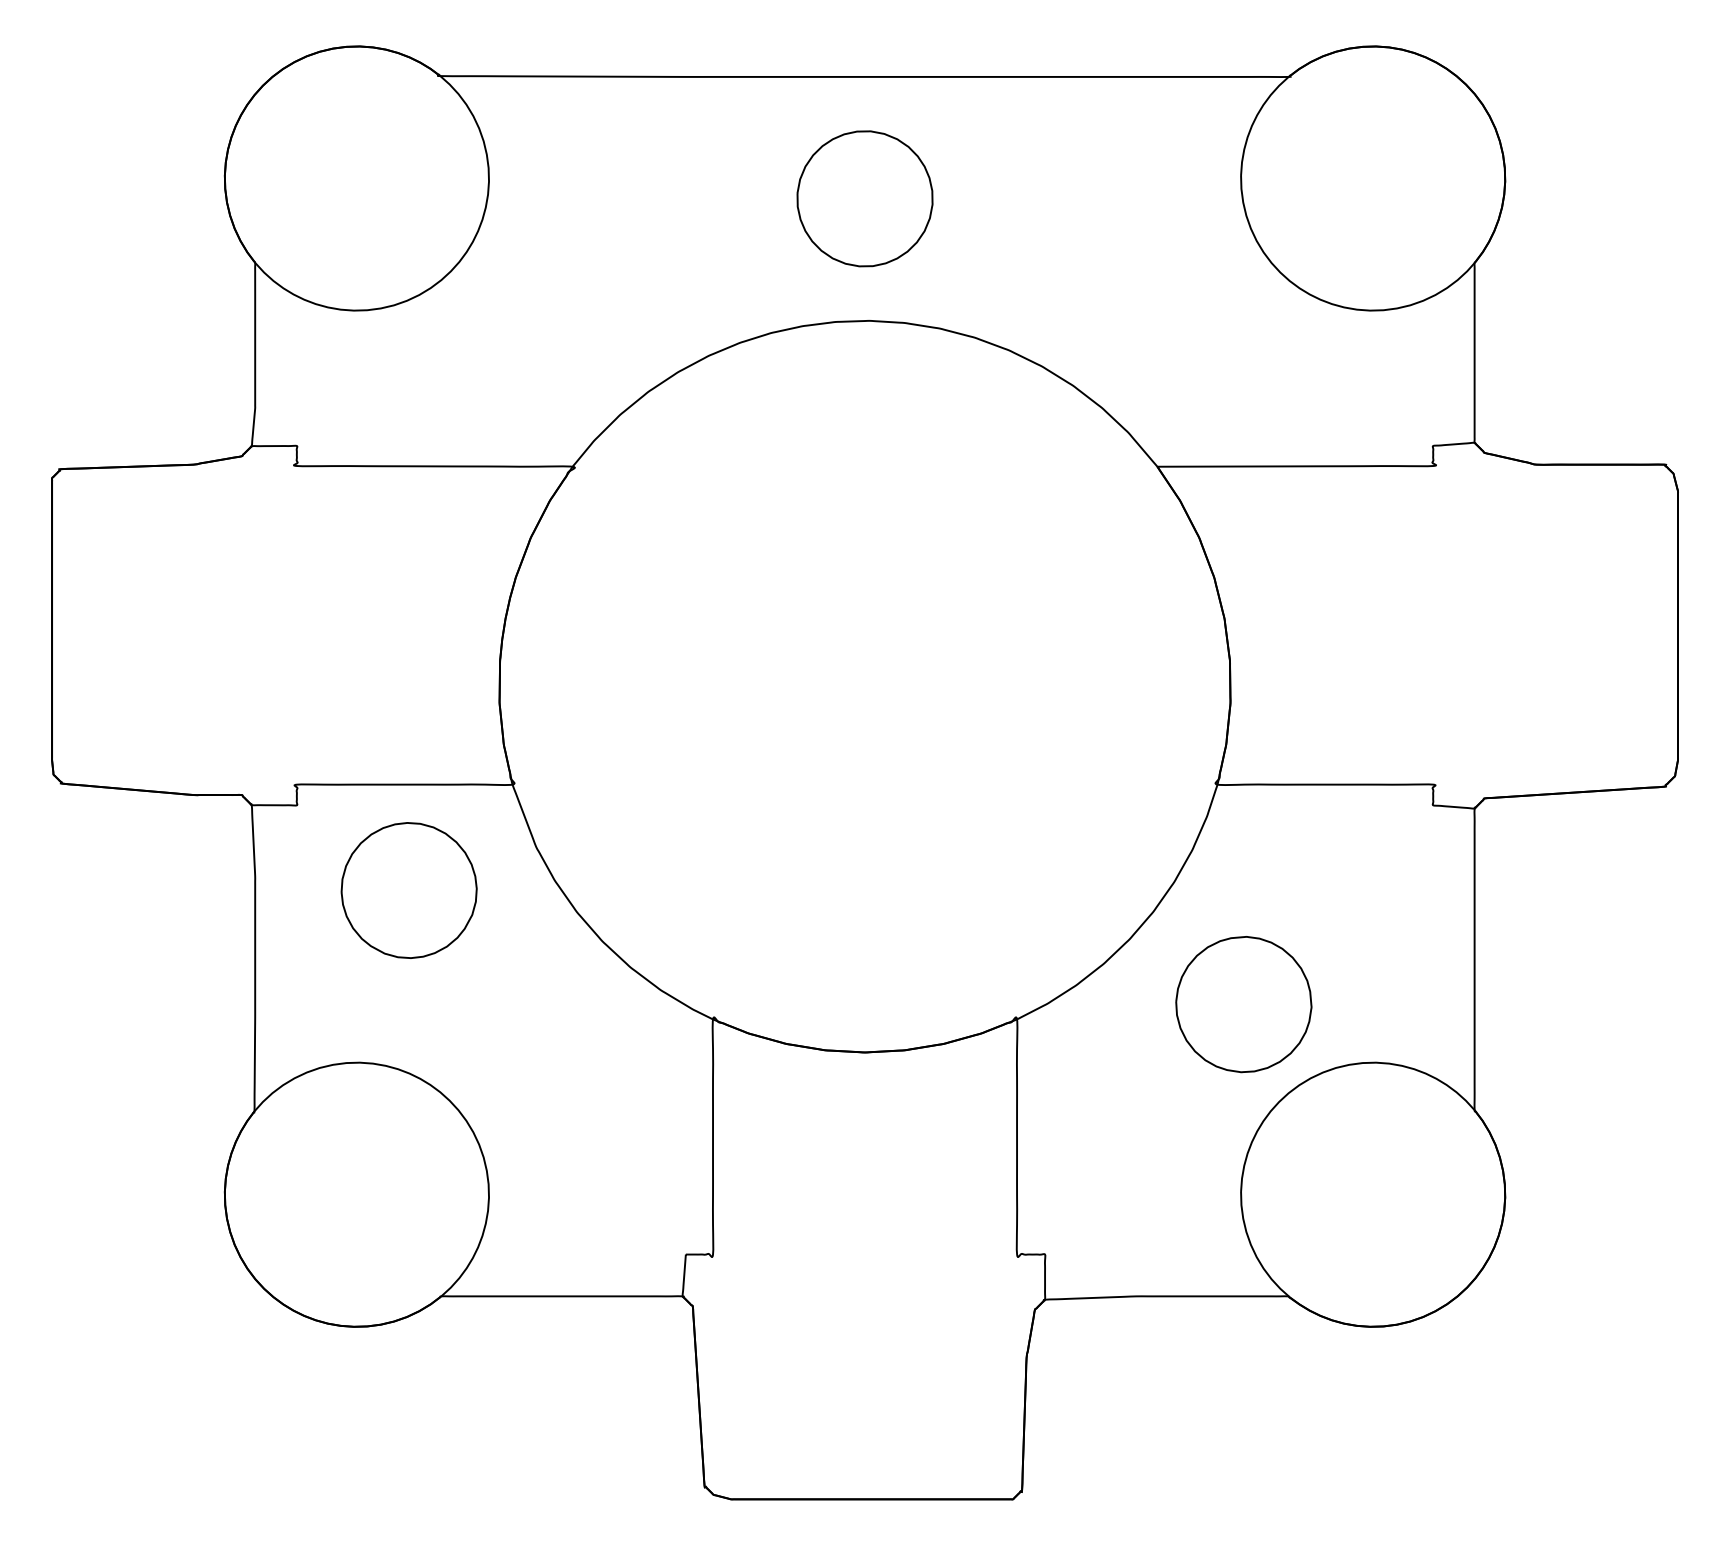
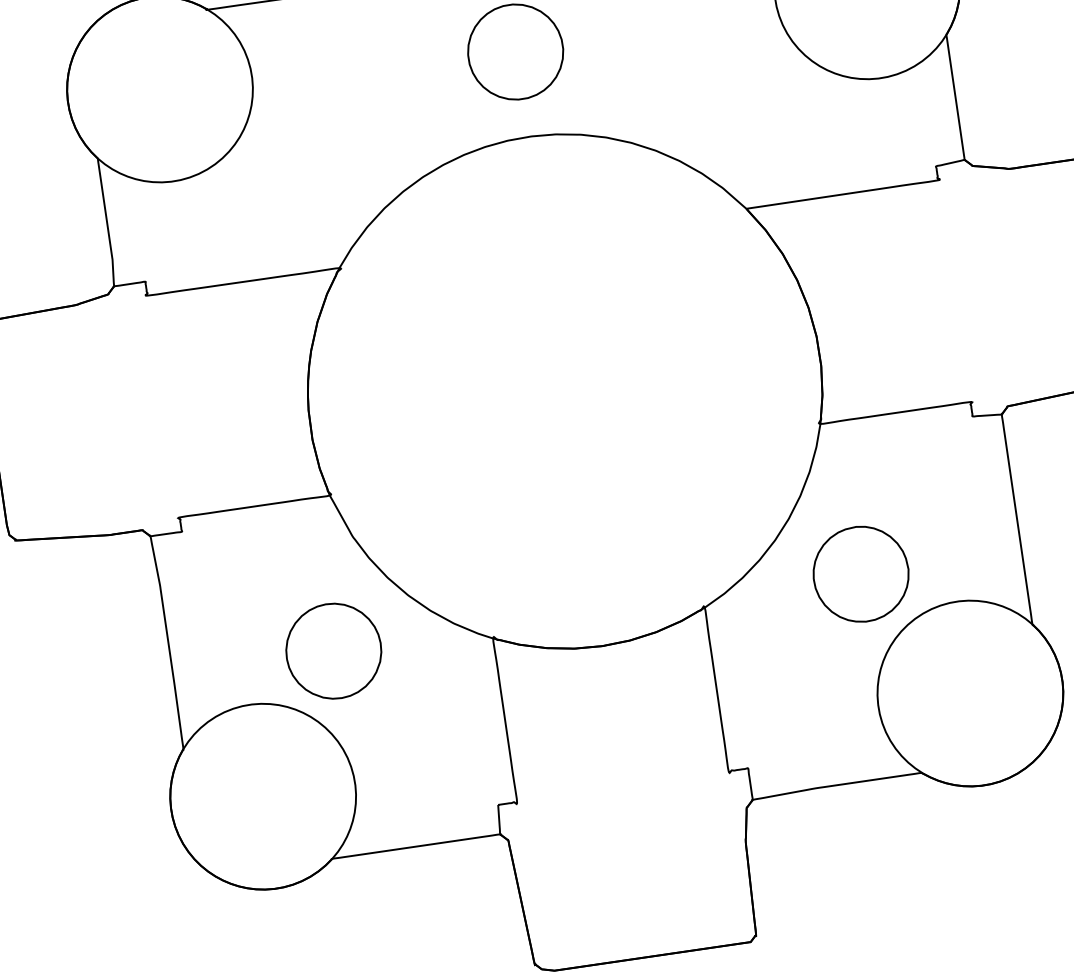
part: (408, 890) -> (333, 651), moved

